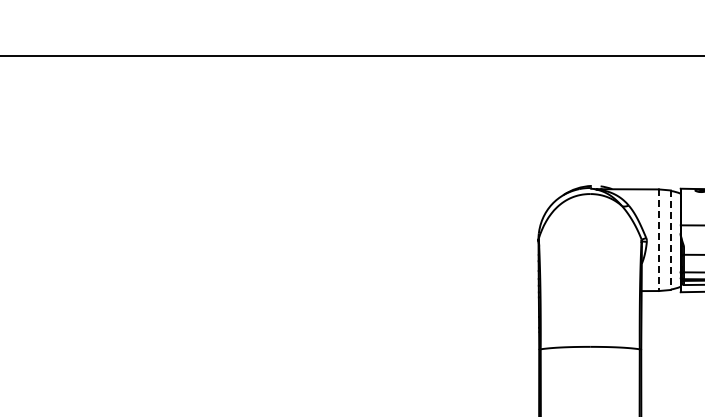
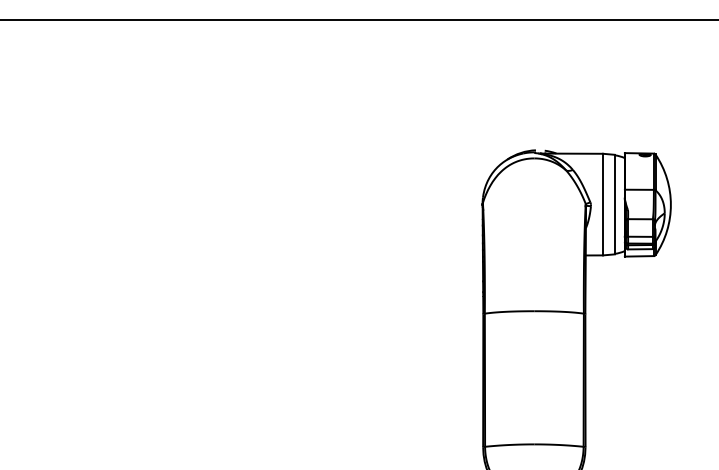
line: (659, 240) -> (603, 204), dashed -> solid
line: (670, 240) -> (614, 204), dashed -> solid

